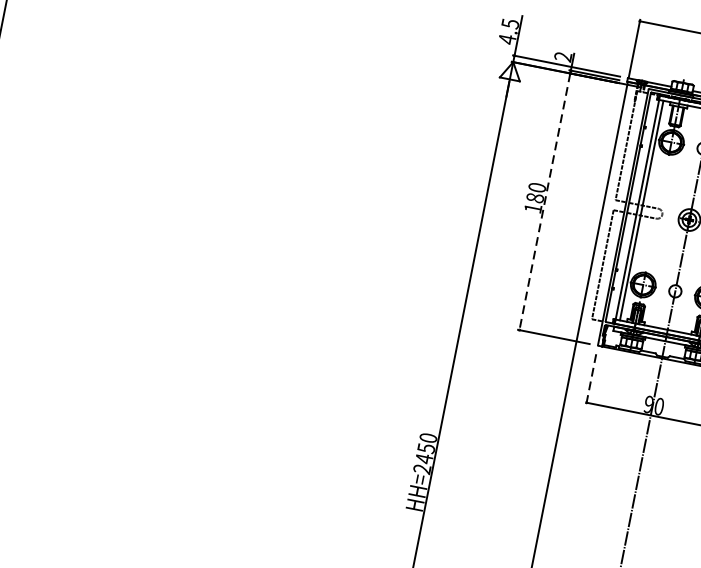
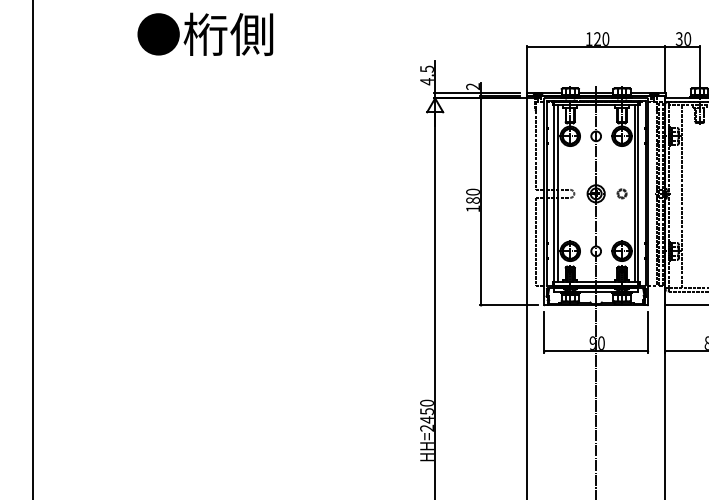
line: (545, 201) -> (481, 201), dashed -> solid
line: (591, 379) -> (544, 332), dashed -> solid

